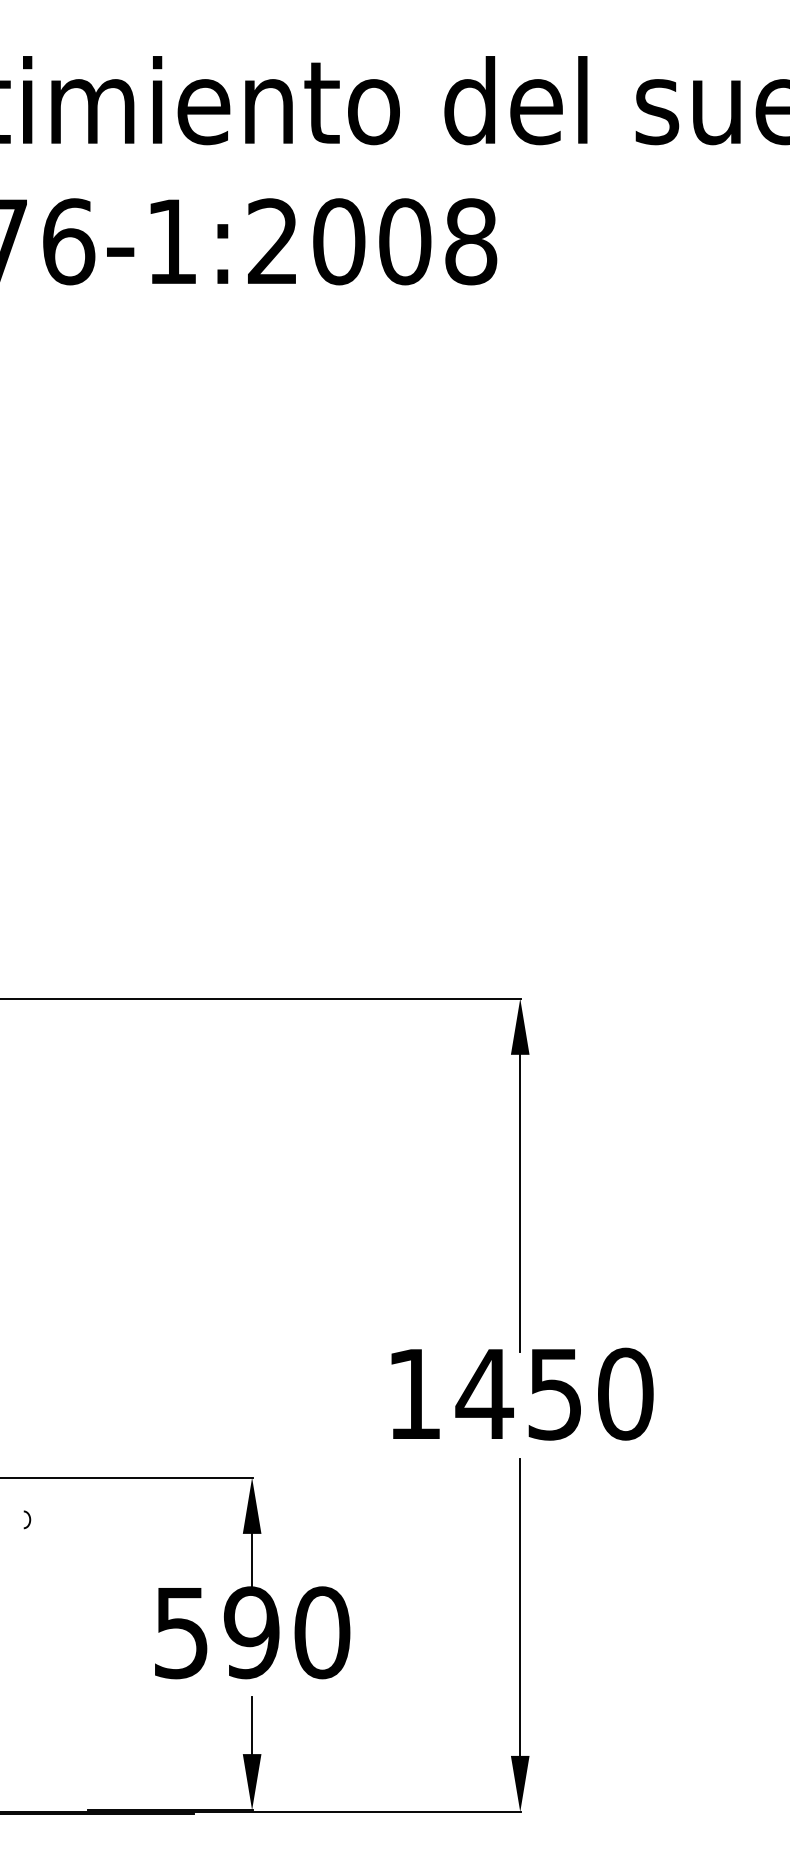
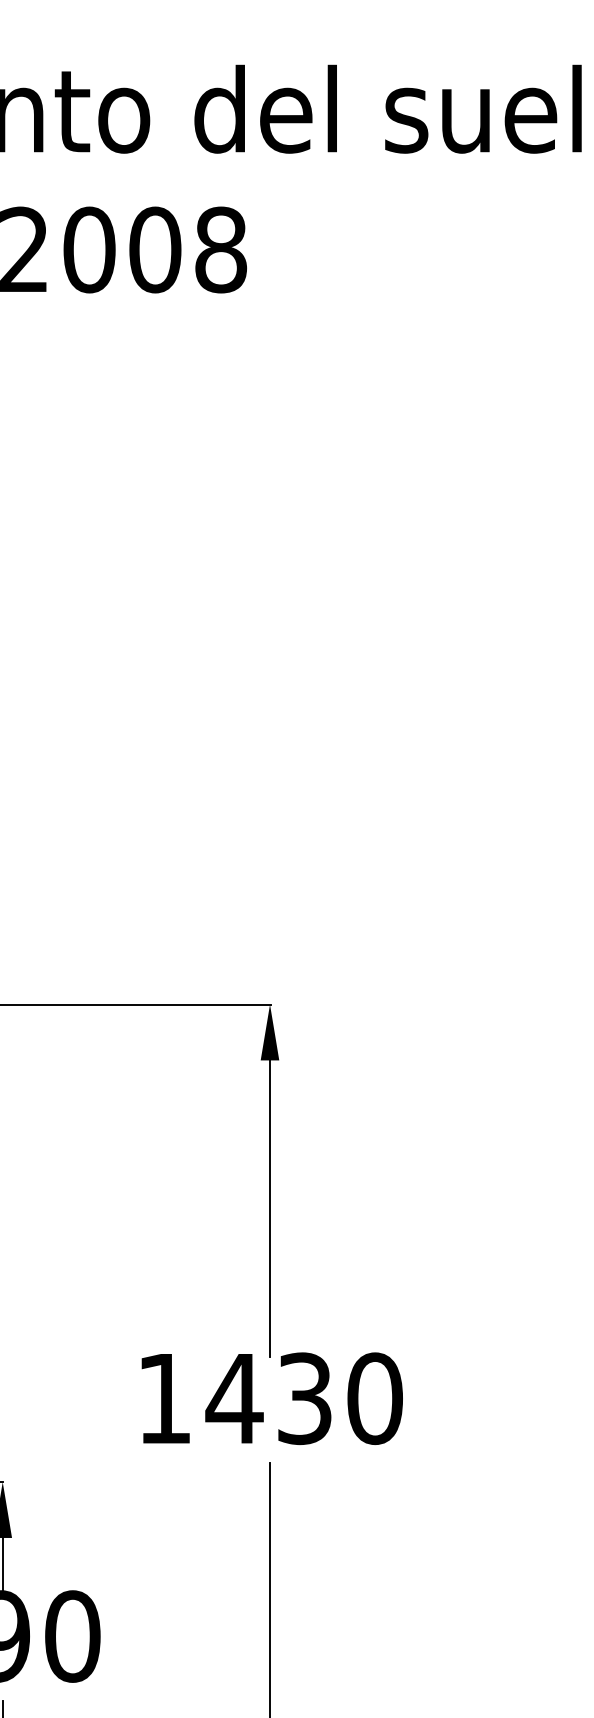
text: (554, 1393) -> (304, 1398), 1450 -> 1430

